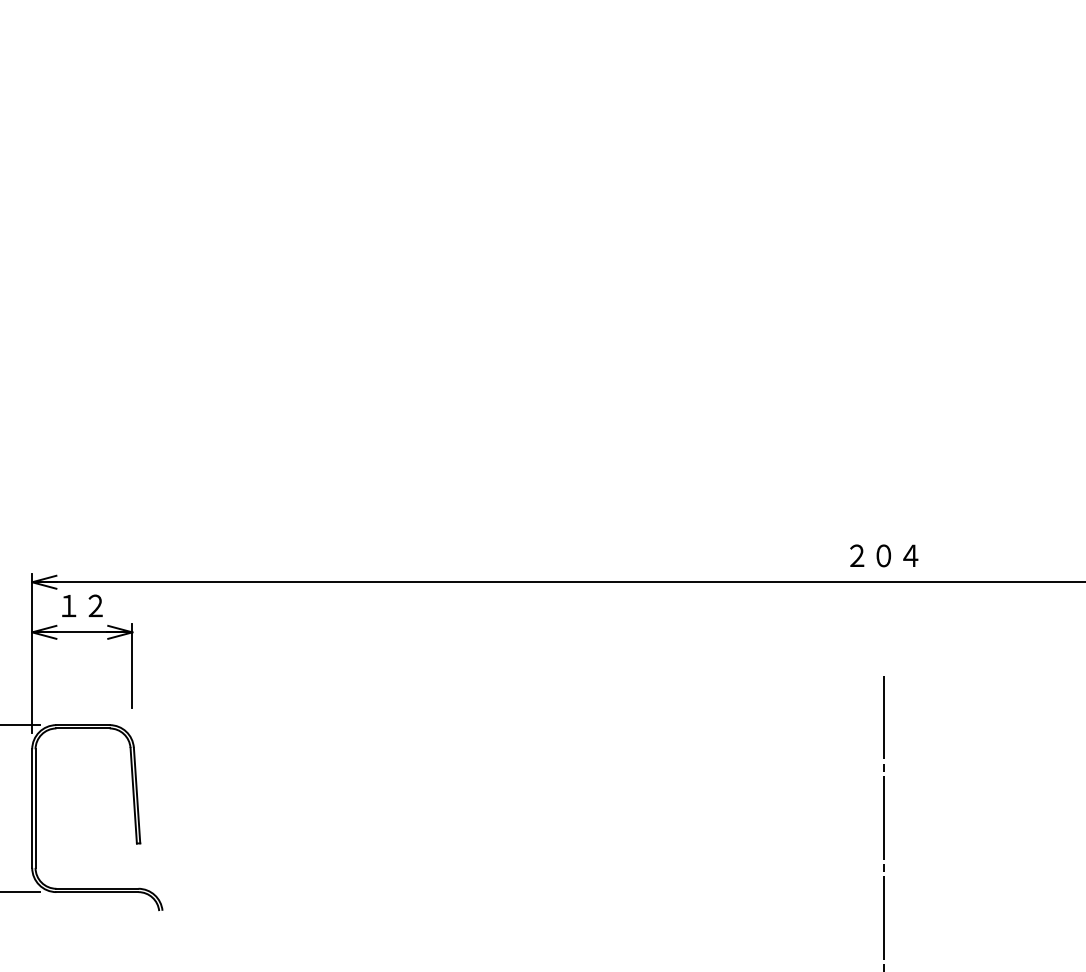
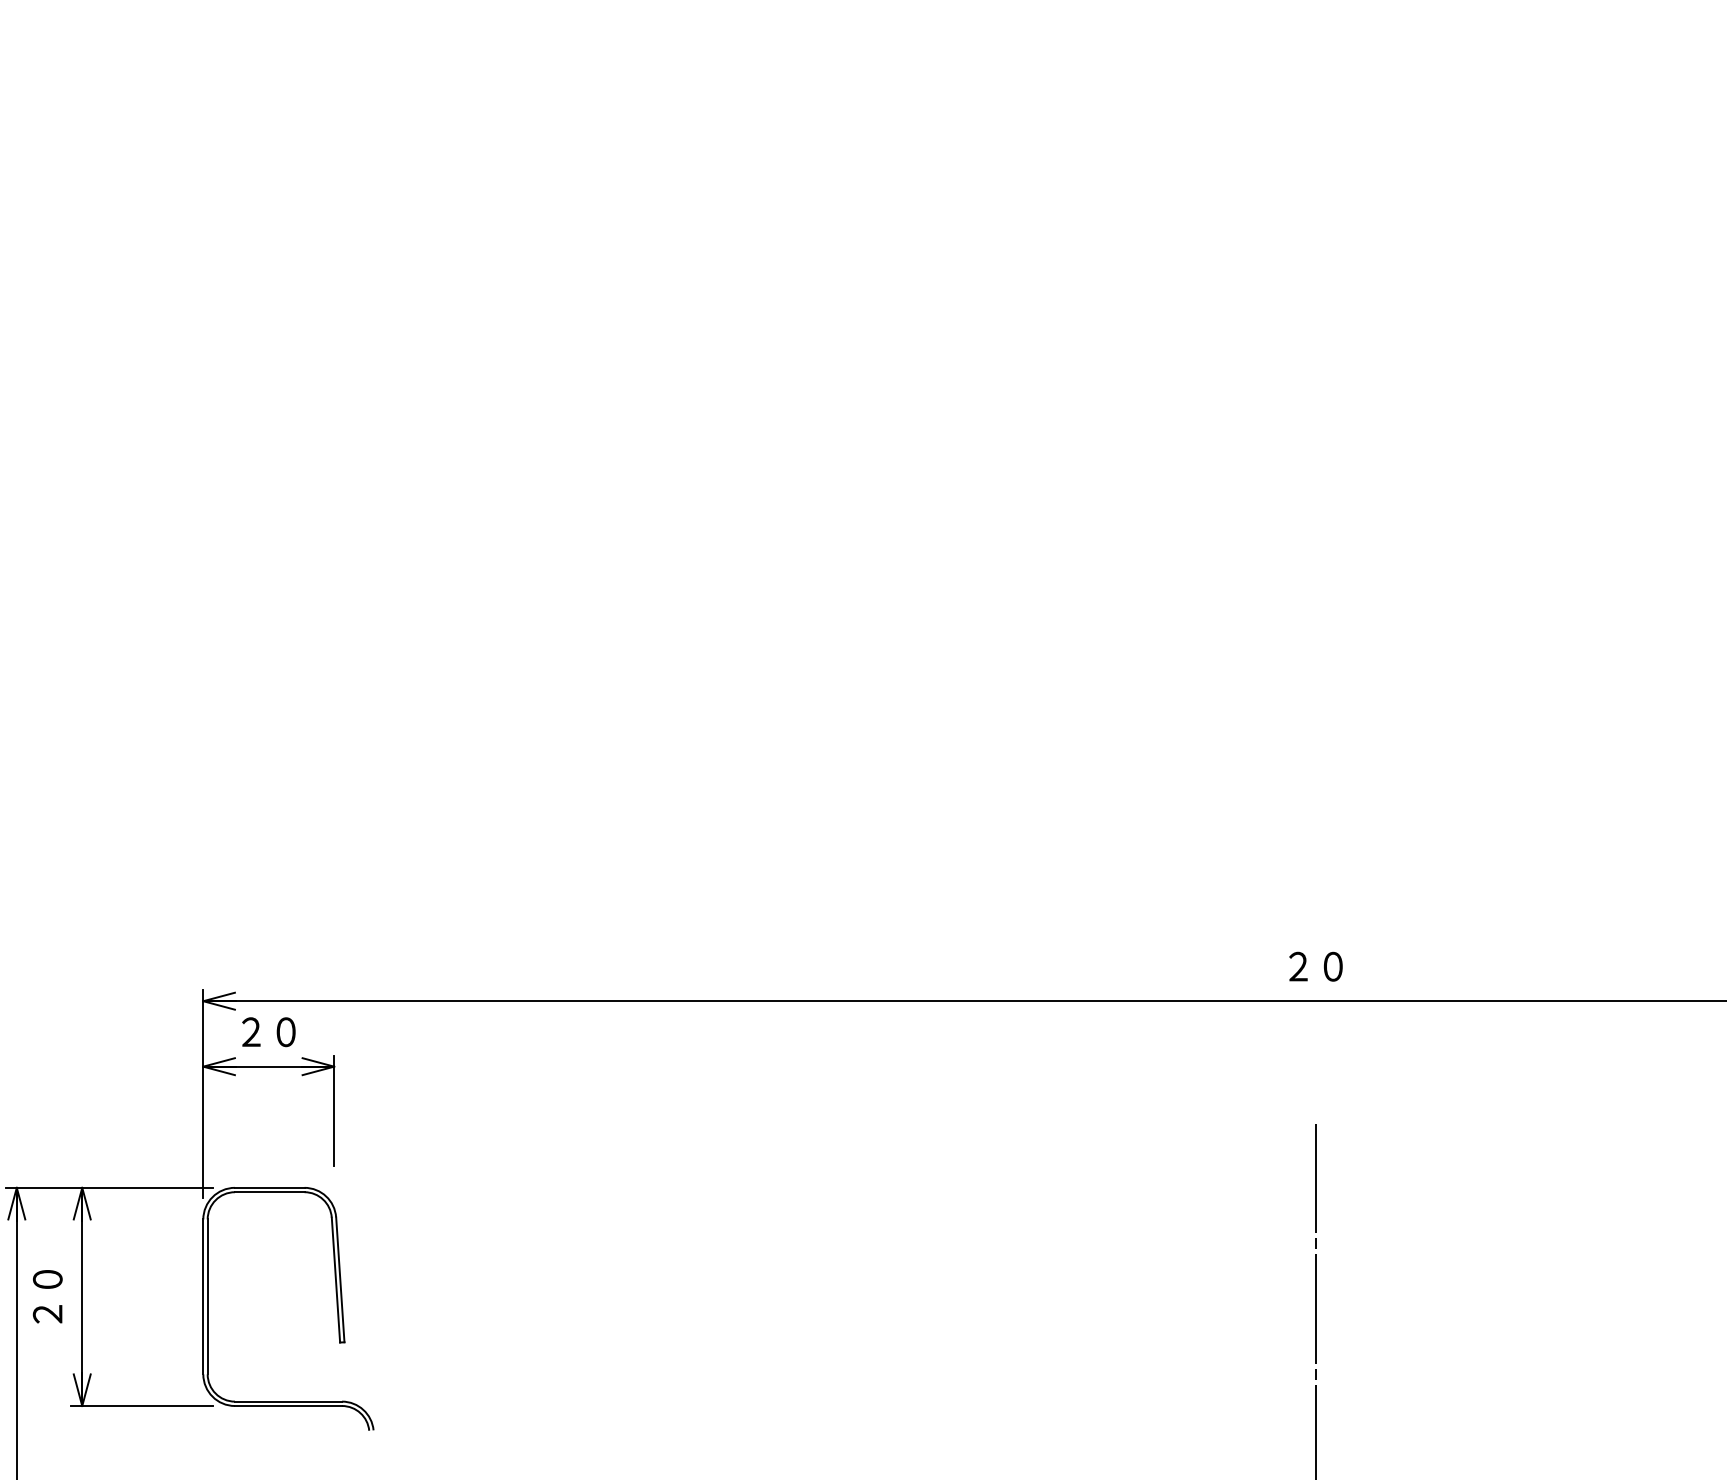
text: (883, 555) -> (1315, 966), ２０４ -> ２０
text: (82, 606) -> (268, 1032), １２ -> ２０

